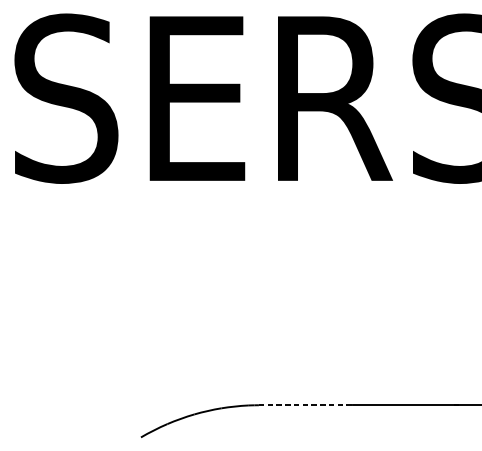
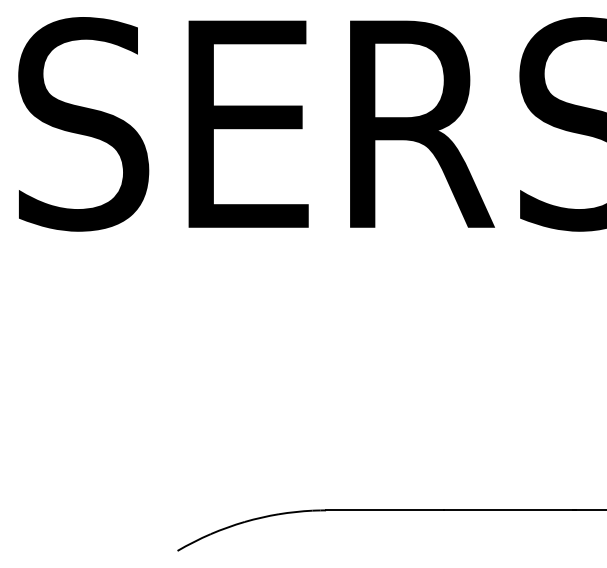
line: (306, 405) -> (385, 510), dashed -> solid

